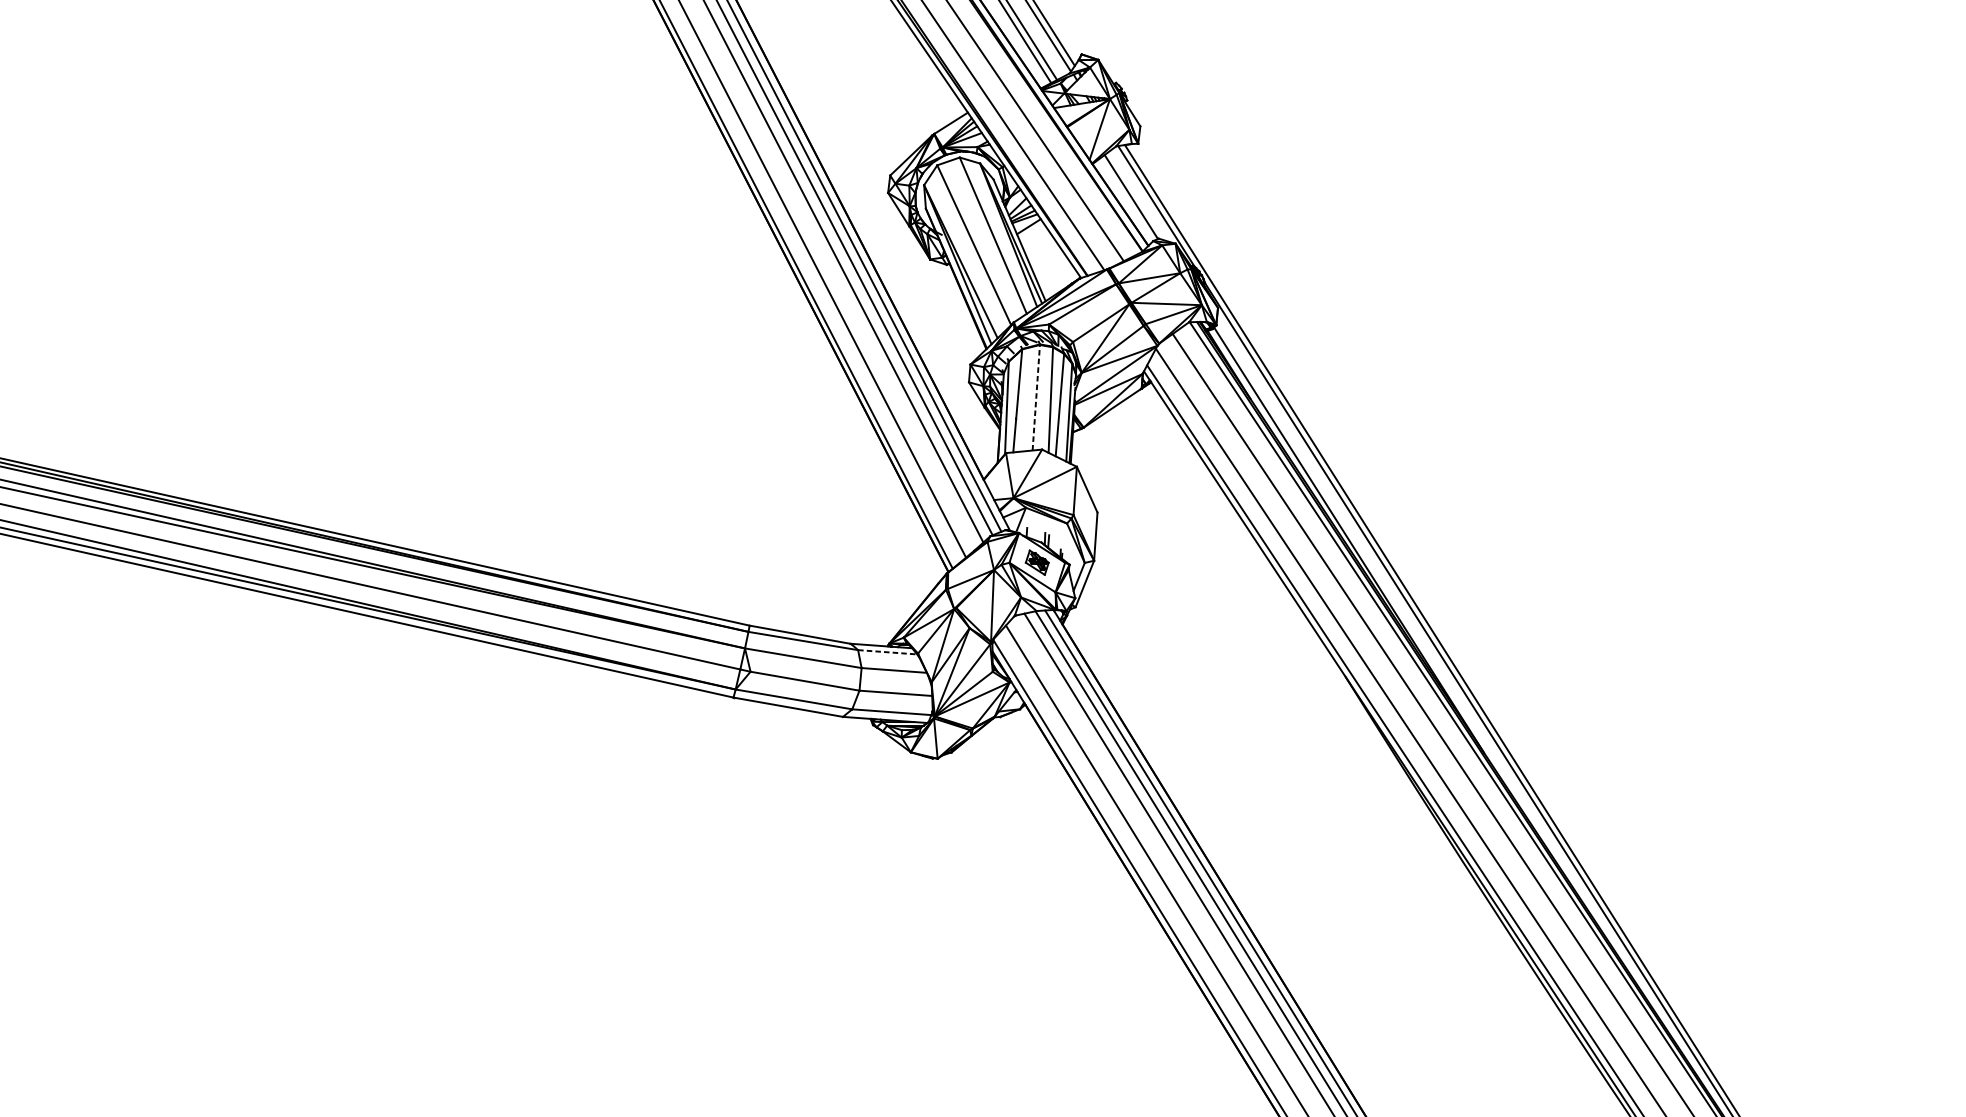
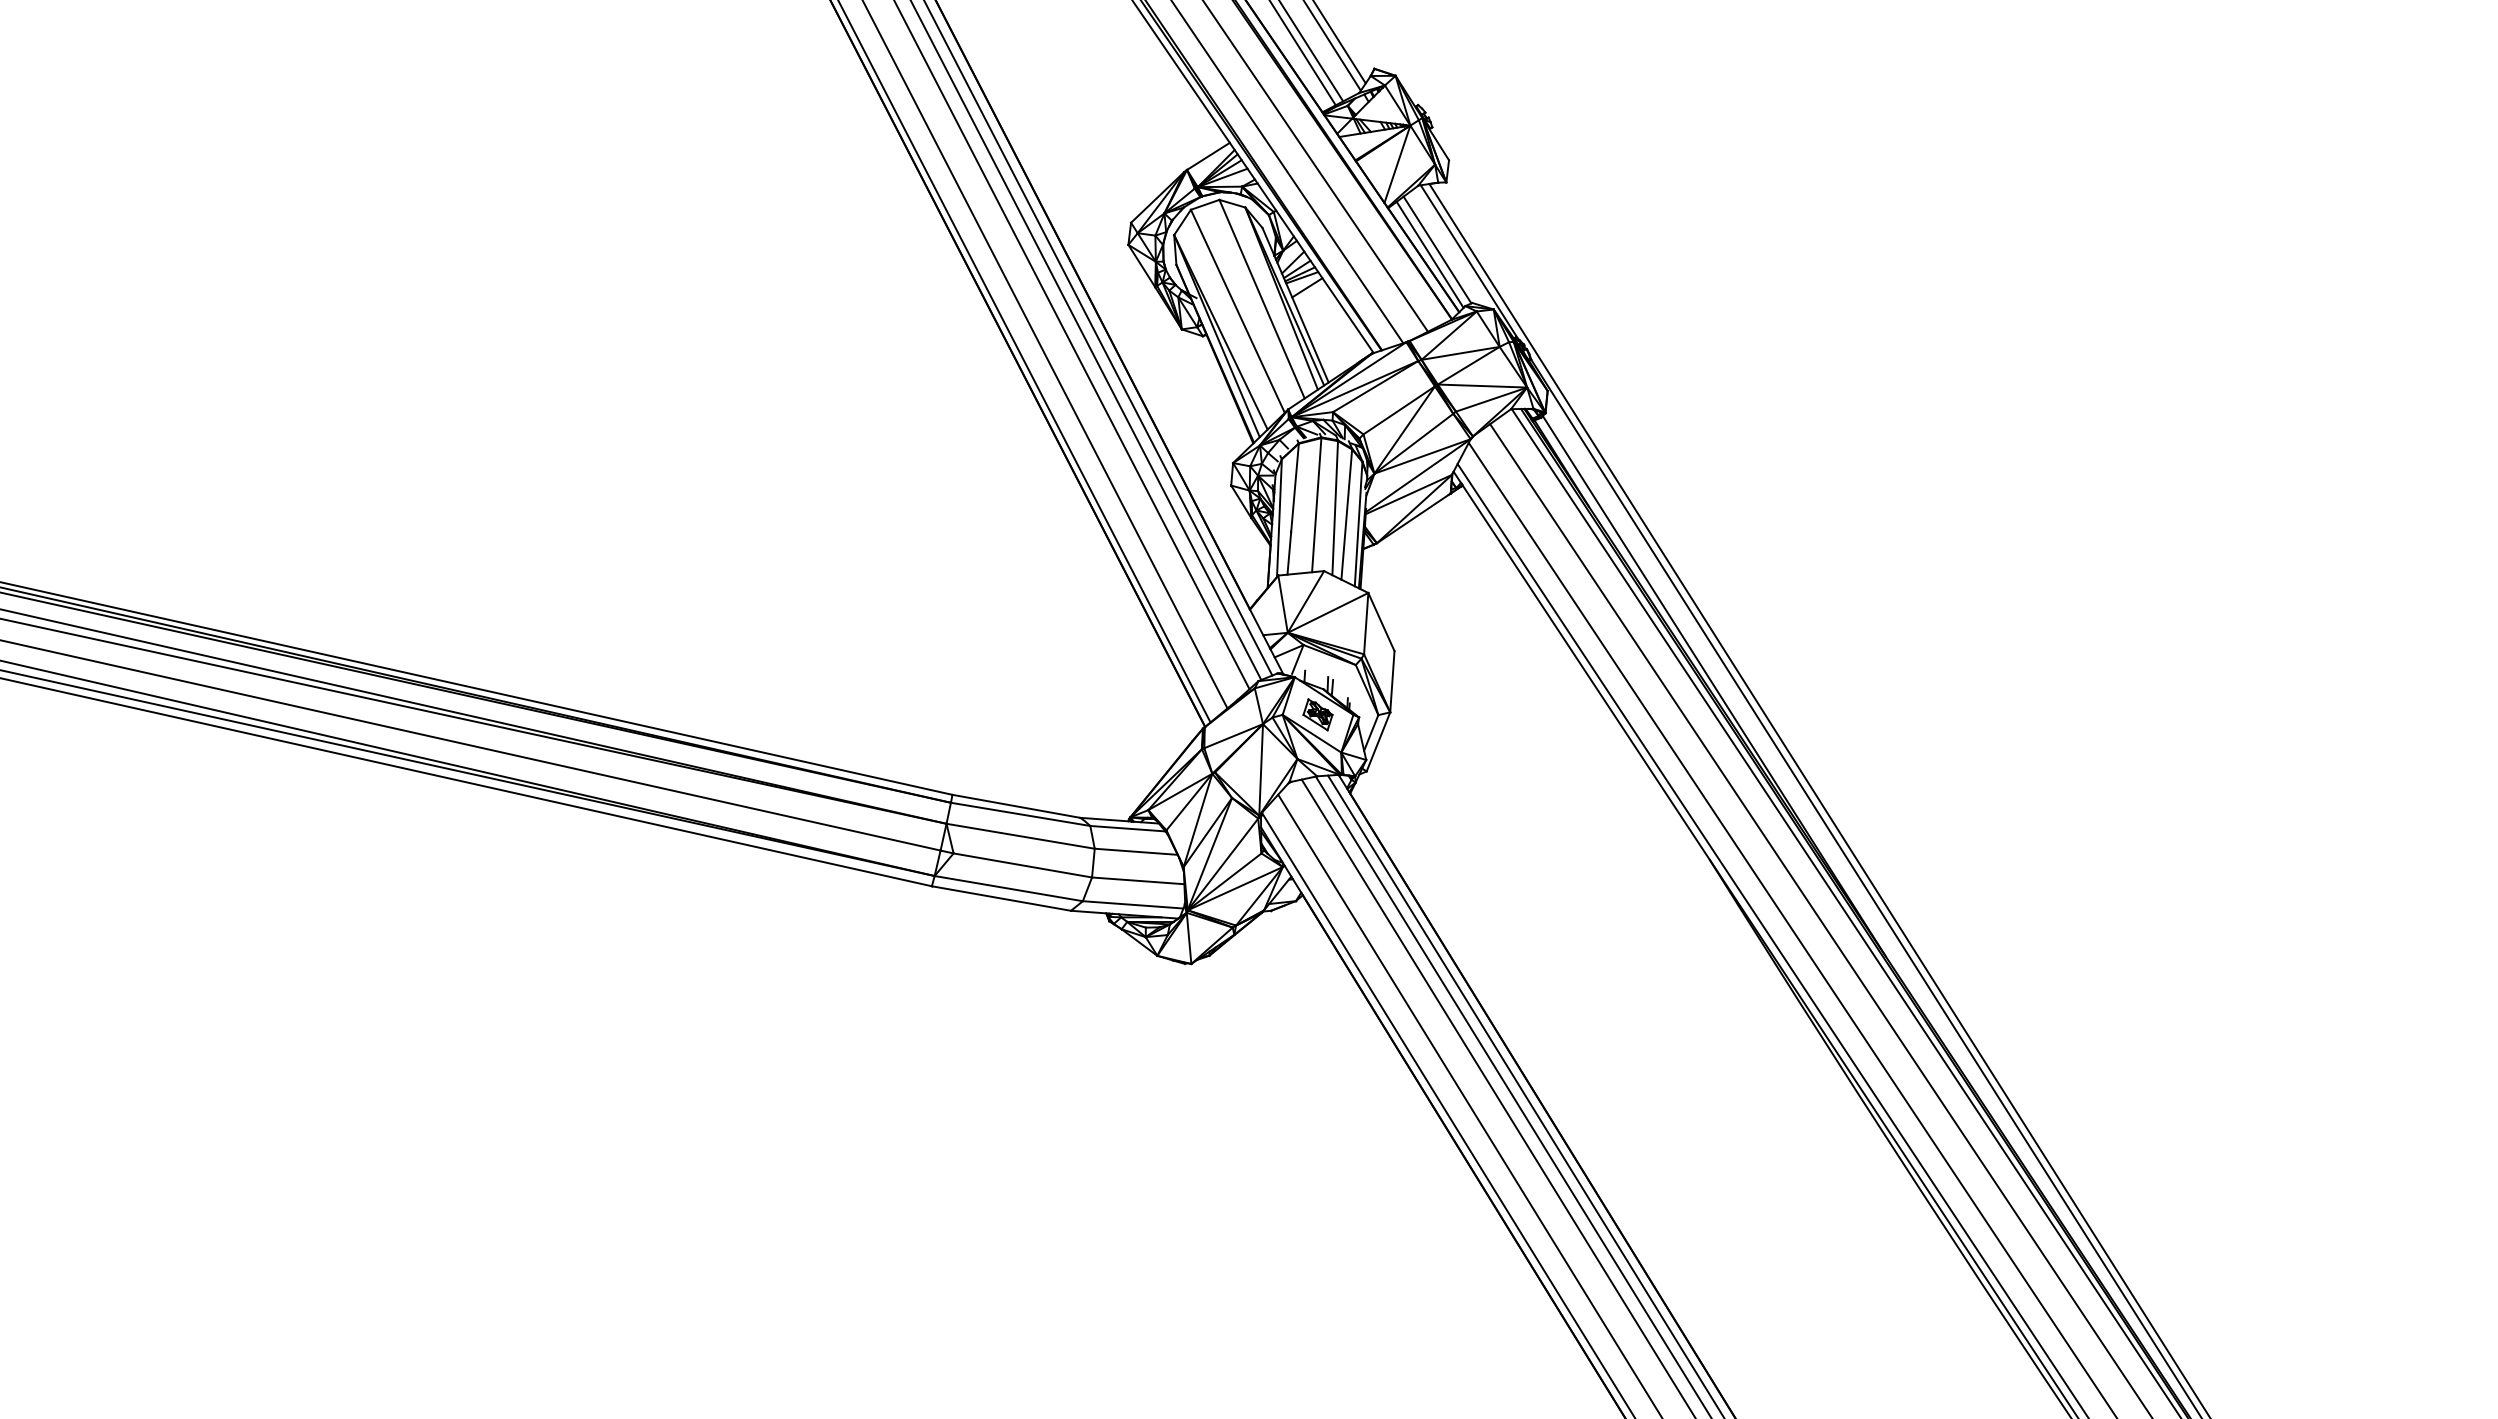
line: (1125, 200) -> (1429, 254), added
line: (1036, 397) -> (1316, 504), dashed -> solid
line: (887, 652) -> (1127, 828), dashed -> solid

